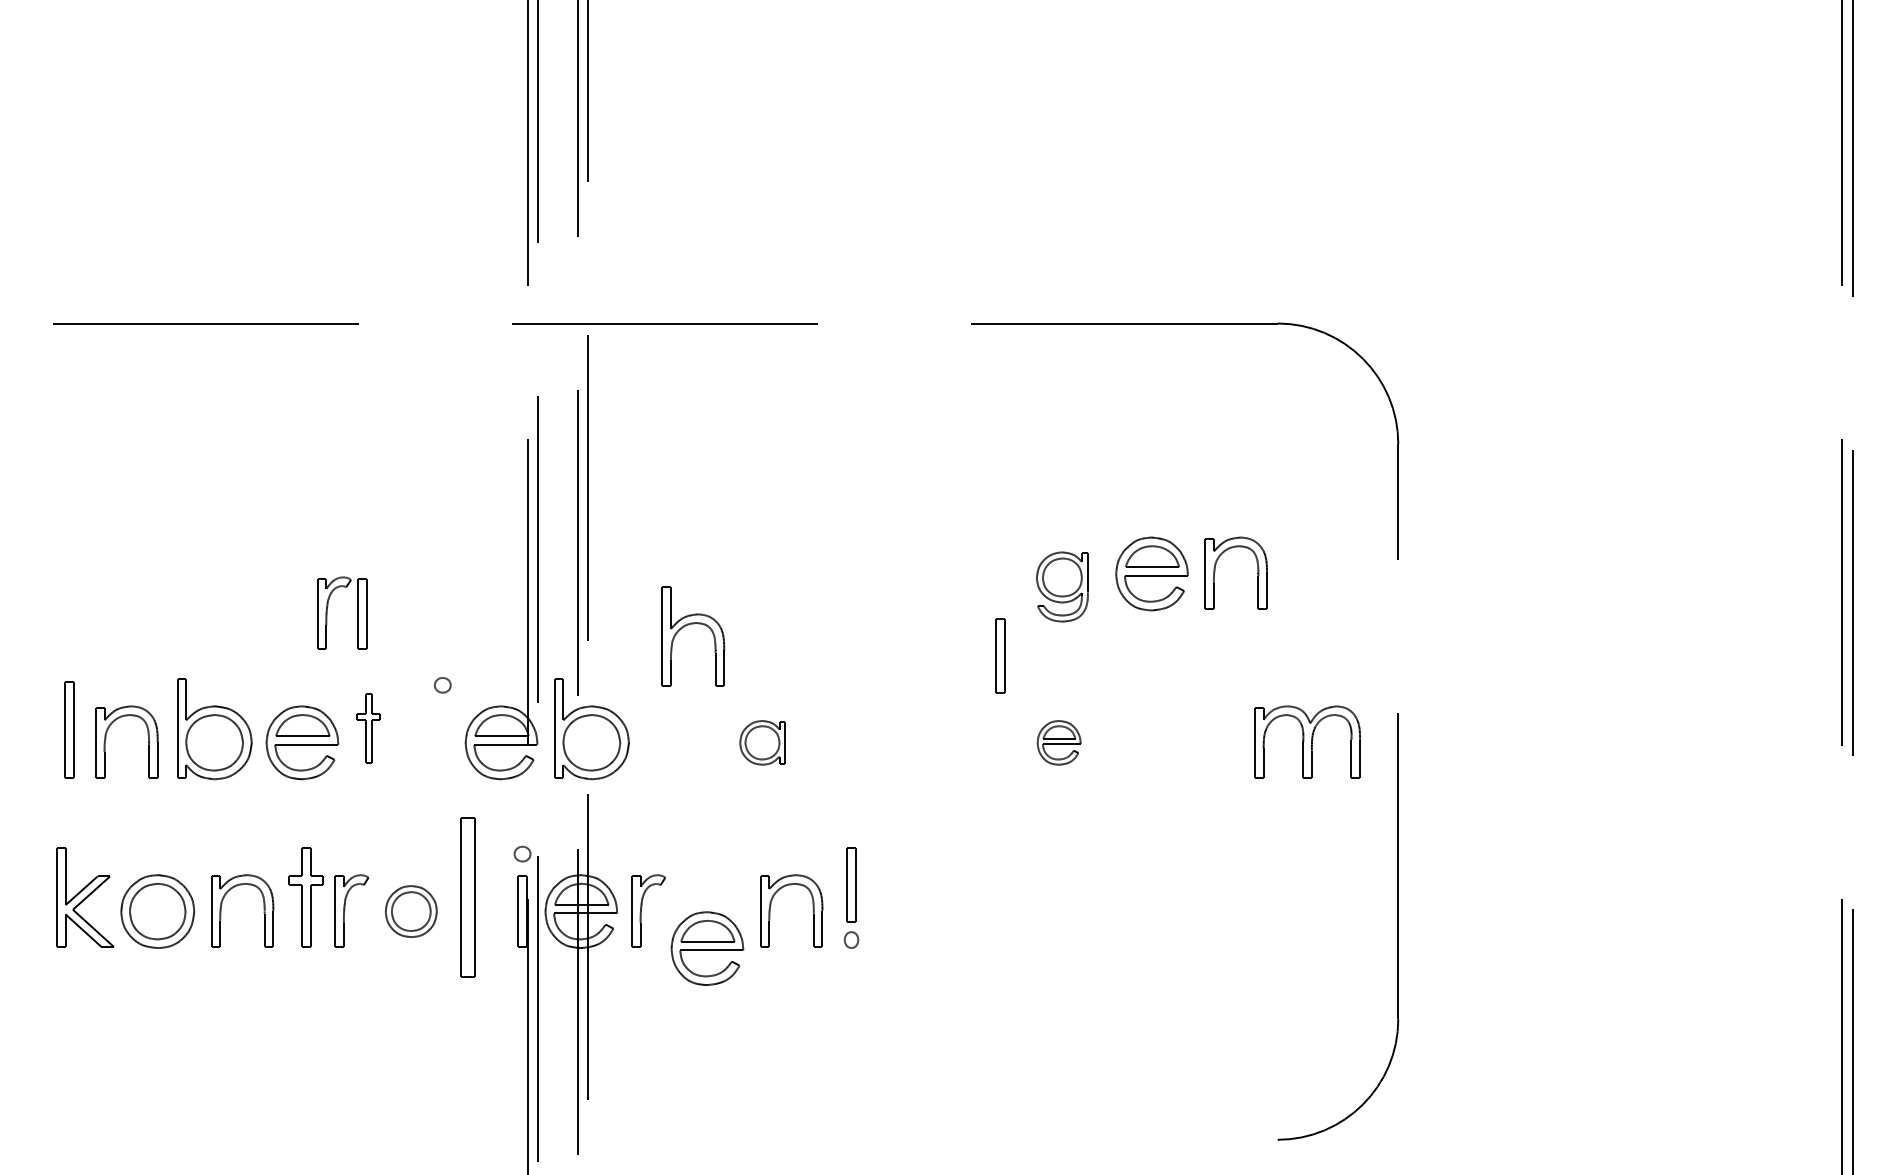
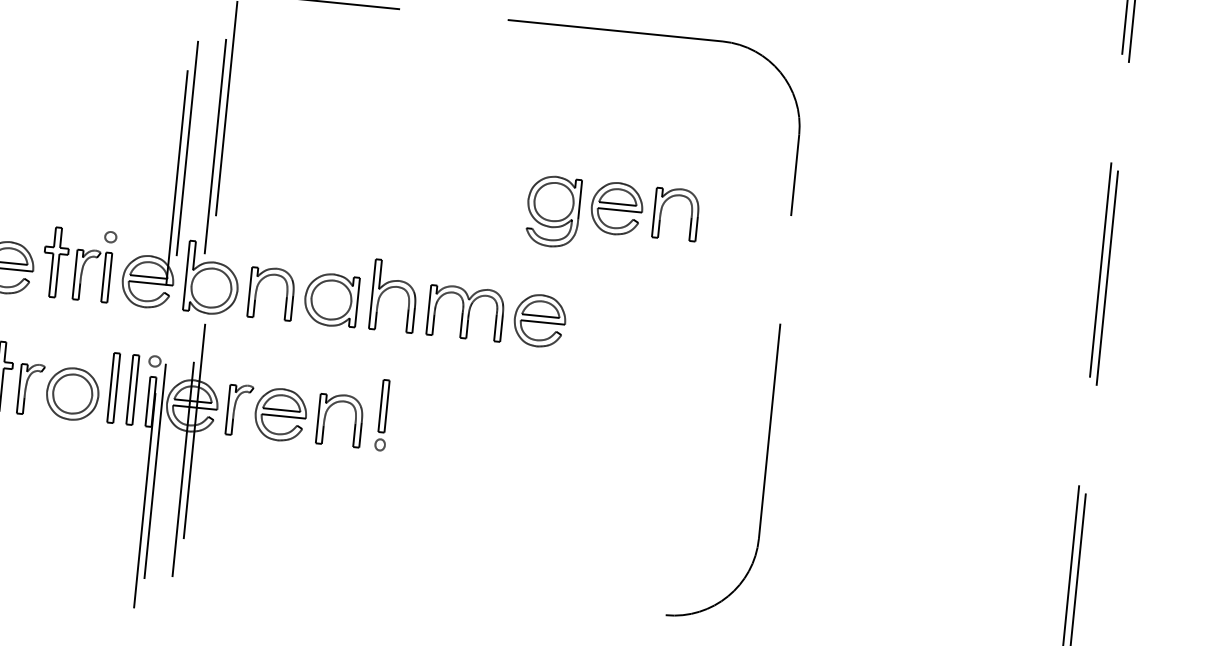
part: (1062, 586) -> (553, 211), size x1.43
part: (327, 612) -> (82, 274), moved
part: (693, 624) -> (395, 287), moved
part: (1000, 655) -> (504, 255), removed
part: (368, 728) -> (55, 262), size x1.43
part: (656, 741) -> (257, 291), added
part: (1307, 741) -> (465, 312), moved
part: (762, 742) -> (331, 299), size x1.67
part: (1058, 742) -> (539, 320), size x1.67
part: (468, 897) -> (113, 388), size x0.62
part: (495, 897) -> (132, 390), added
part: (411, 911) -> (72, 393), size x1.43
part: (707, 948) -> (280, 414), moved

